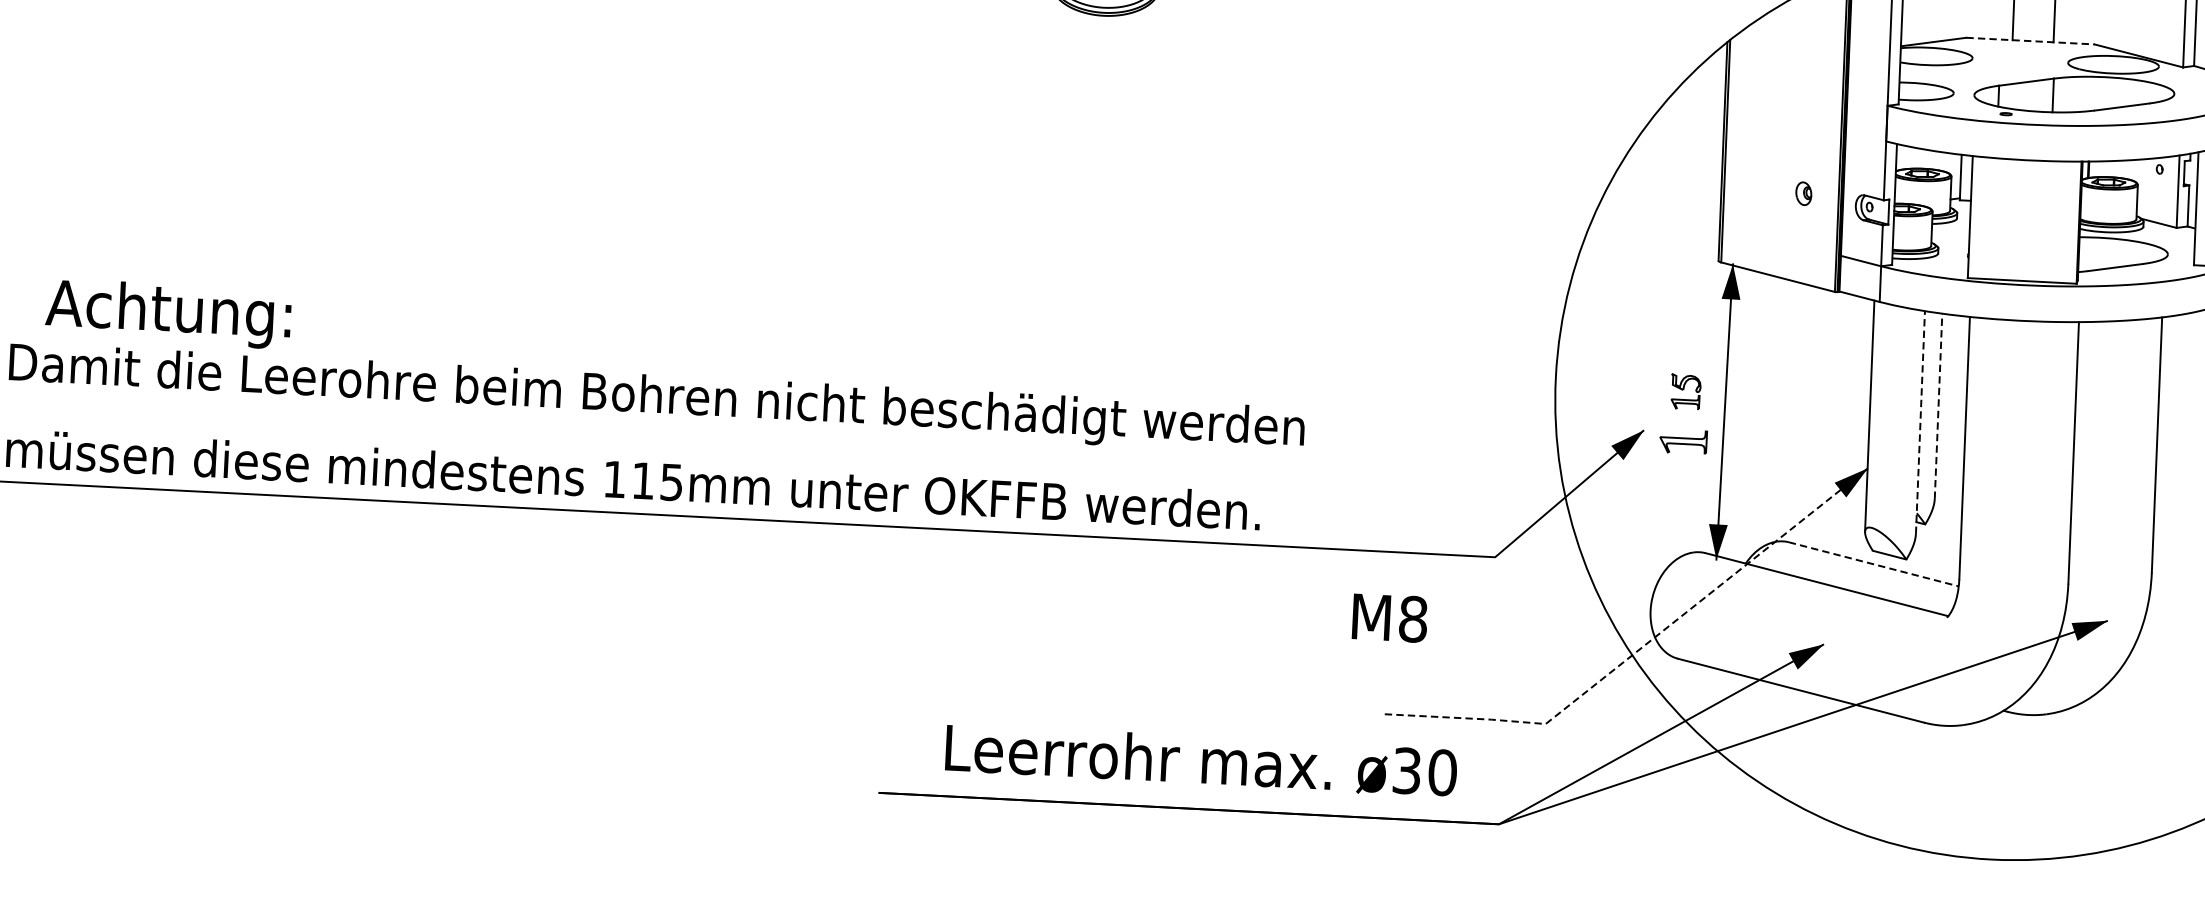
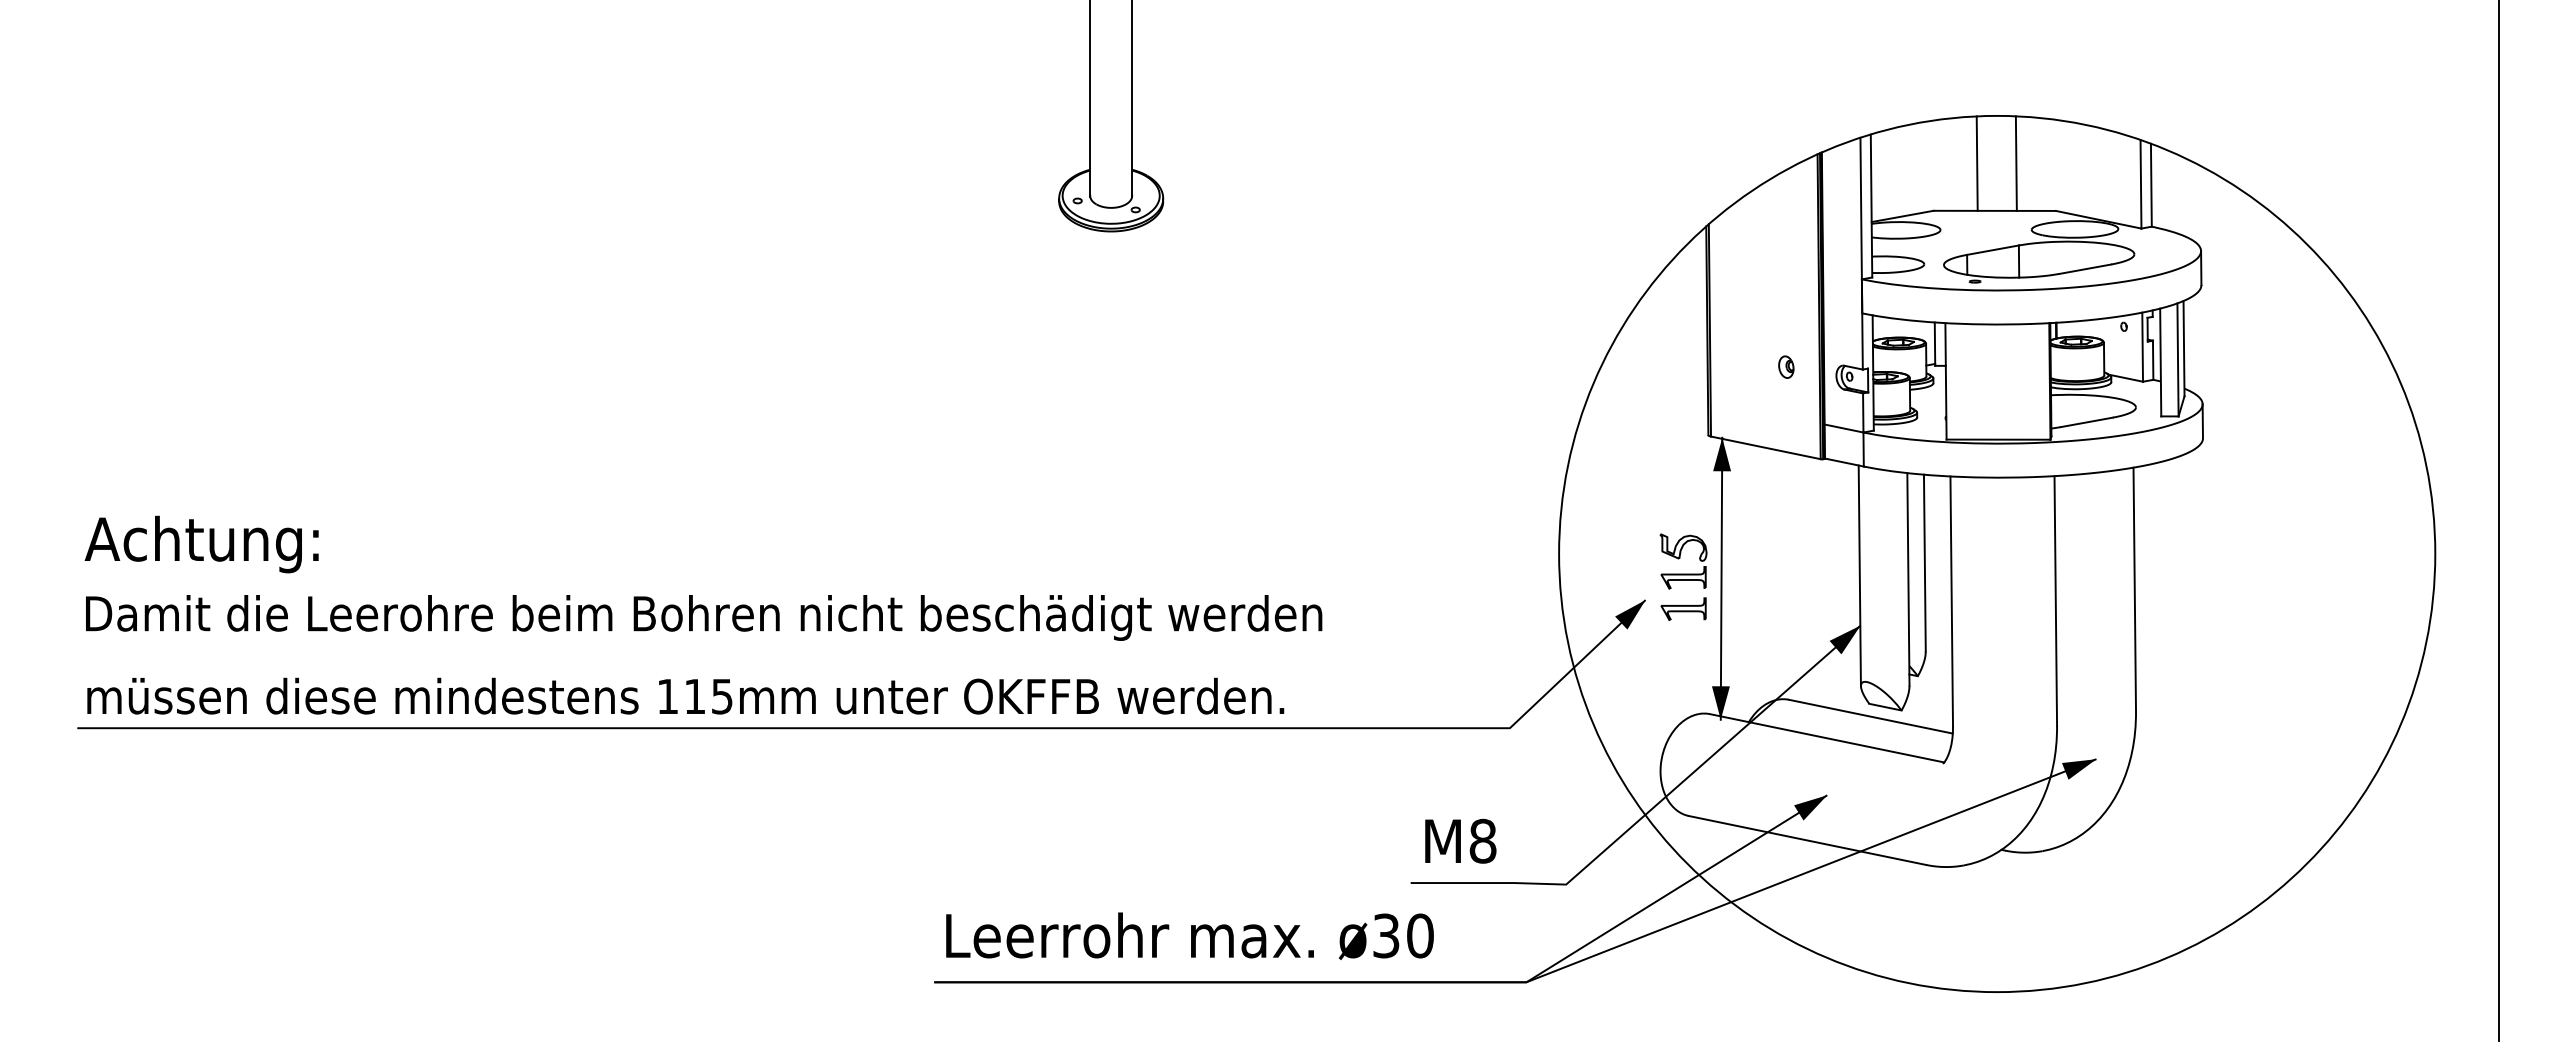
line: (2031, 40) -> (1995, 210), dashed -> solid
text: (168, 313) -> (201, 544), moved
part: (1685, 391) -> (1683, 561), size x1.67
line: (1938, 405) -> (1924, 562), dashed -> solid
line: (1920, 421) -> (1908, 578), dashed -> solid
line: (1873, 564) -> (1870, 716), dashed -> solid
text: (1389, 617) -> (1460, 840), moved
line: (1641, 647) -> (1653, 807), dashed -> solid
text: (1200, 760) -> (1189, 935), moved

